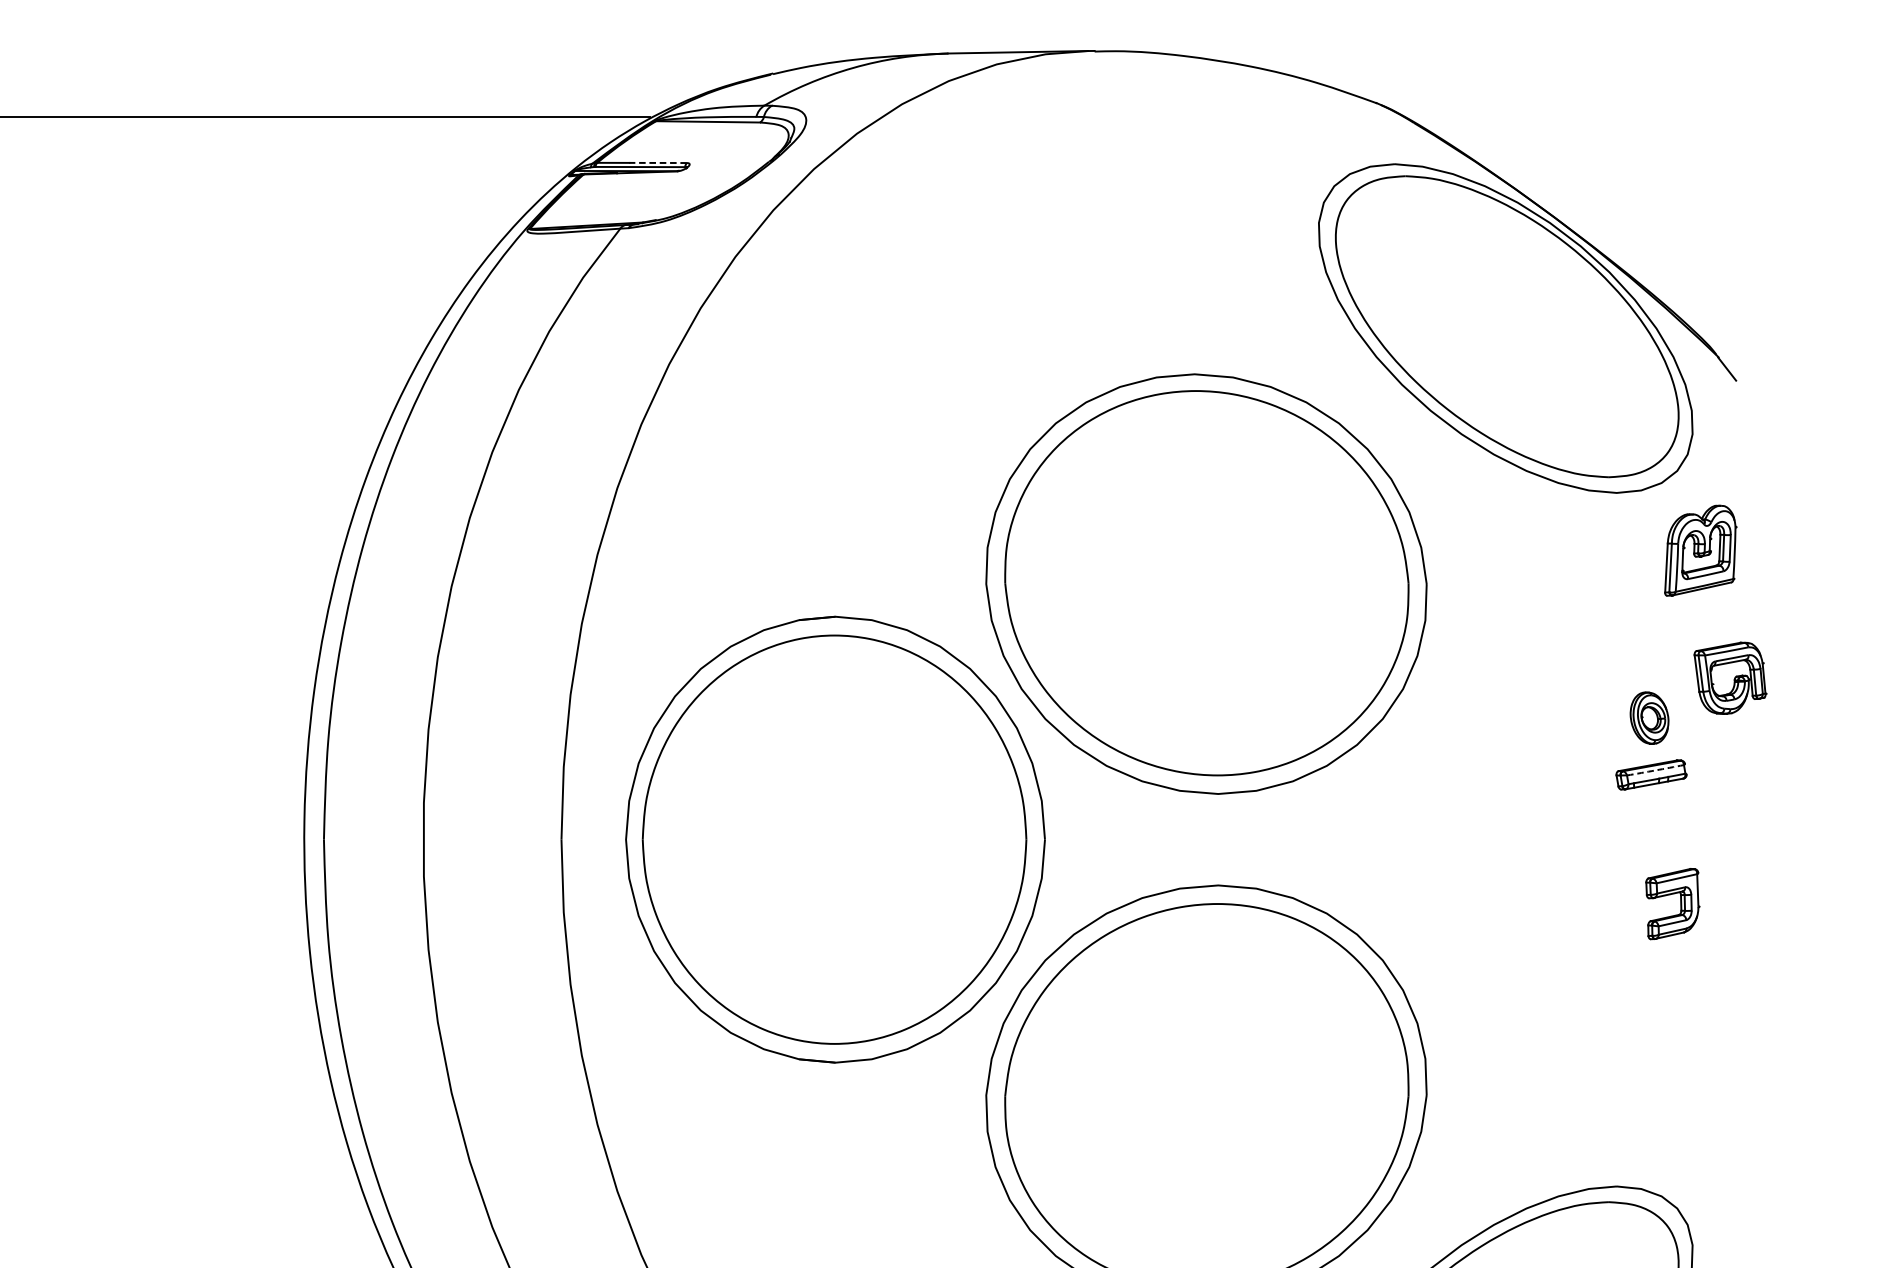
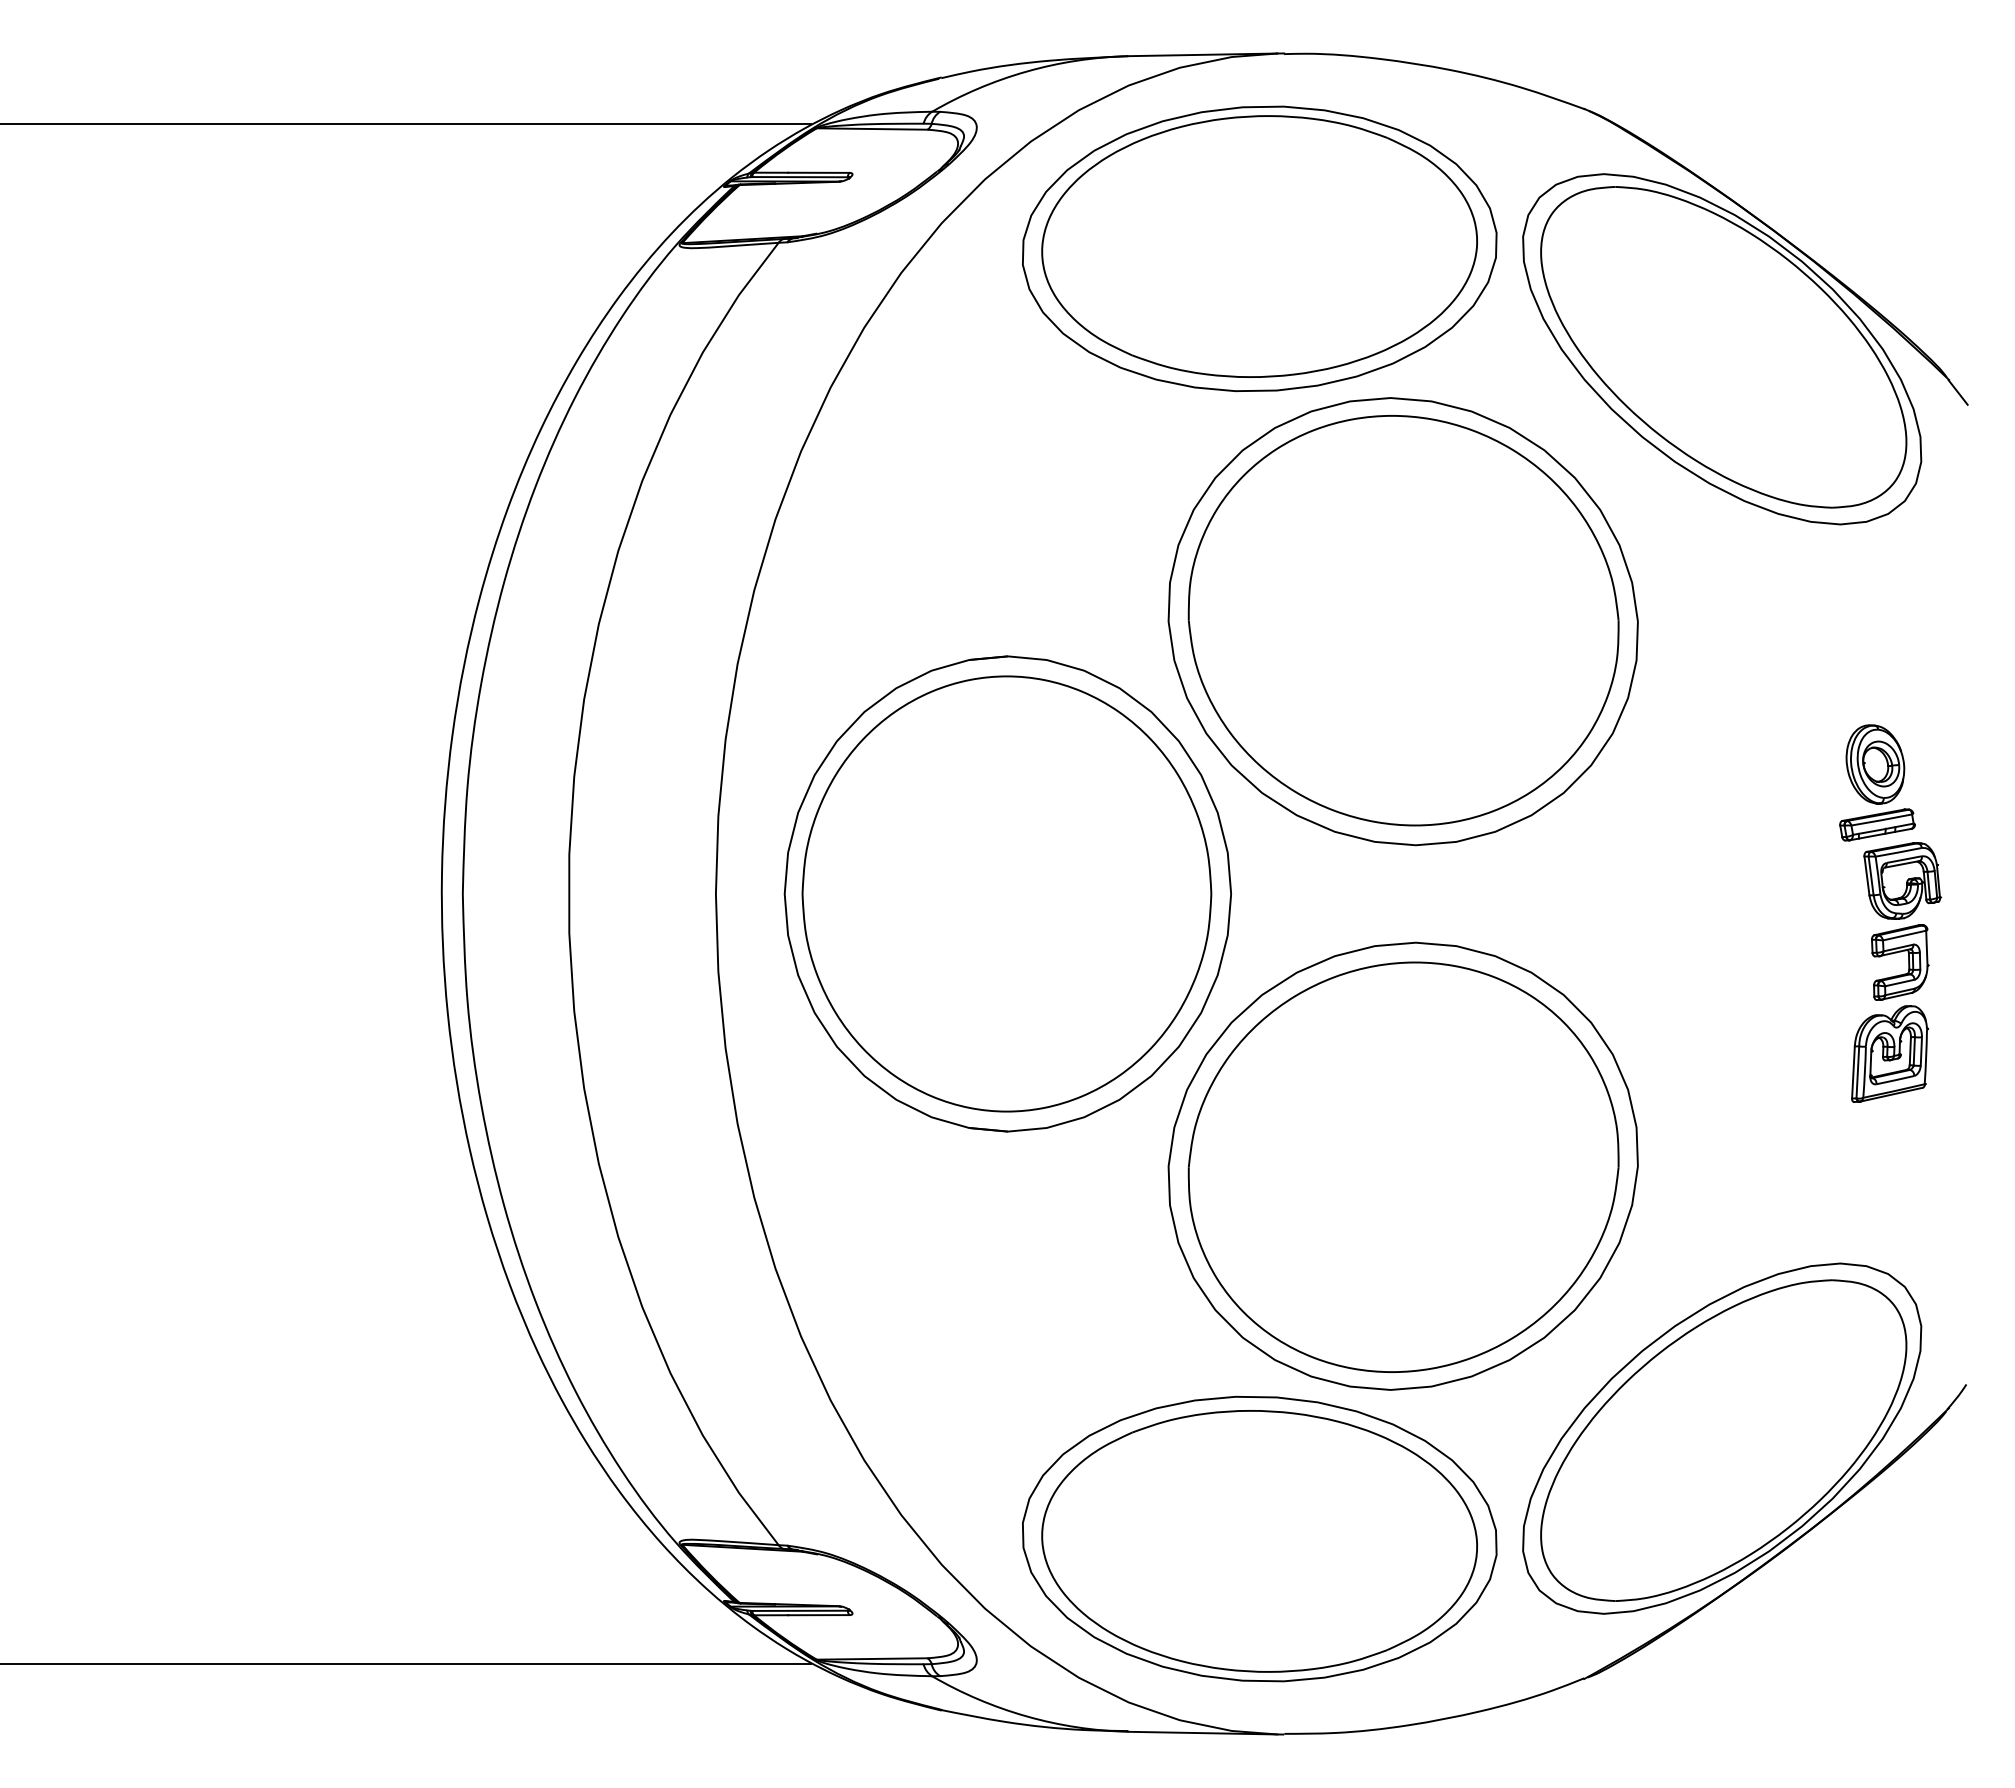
line: (657, 162) -> (818, 172), dashed -> solid
part: (1071, 233) -> (1259, 248), added
part: (1700, 550) -> (1889, 1053), moved
part: (1730, 677) -> (1902, 880), moved
part: (1649, 718) -> (1875, 764), size x1.43
arc: (1655, 770) -> (1881, 820), dashed -> solid

